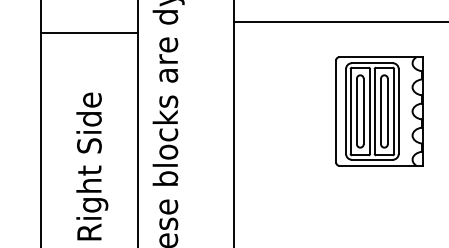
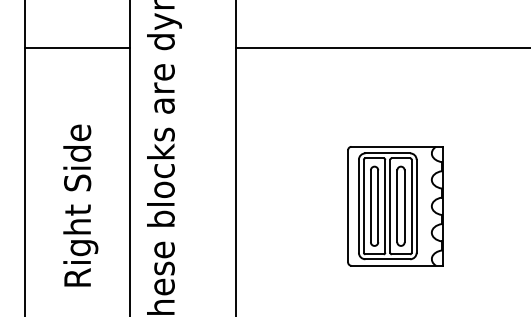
line: (89, 33) -> (77, 47), moved
part: (379, 111) -> (395, 206), moved

